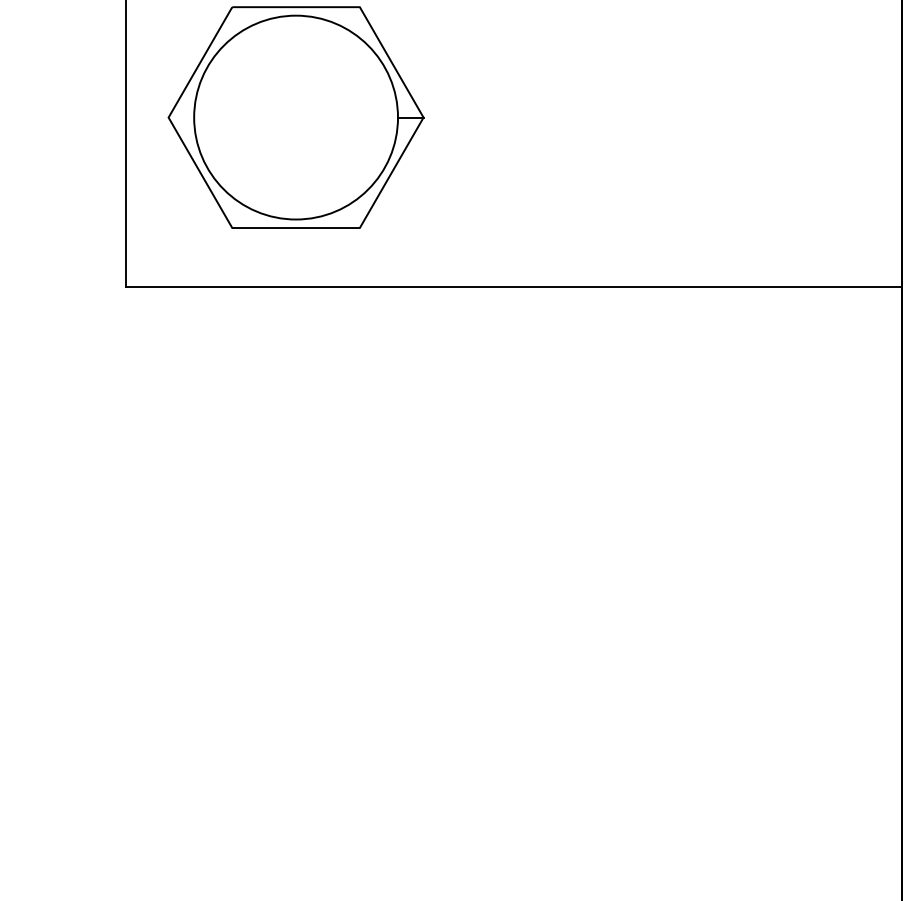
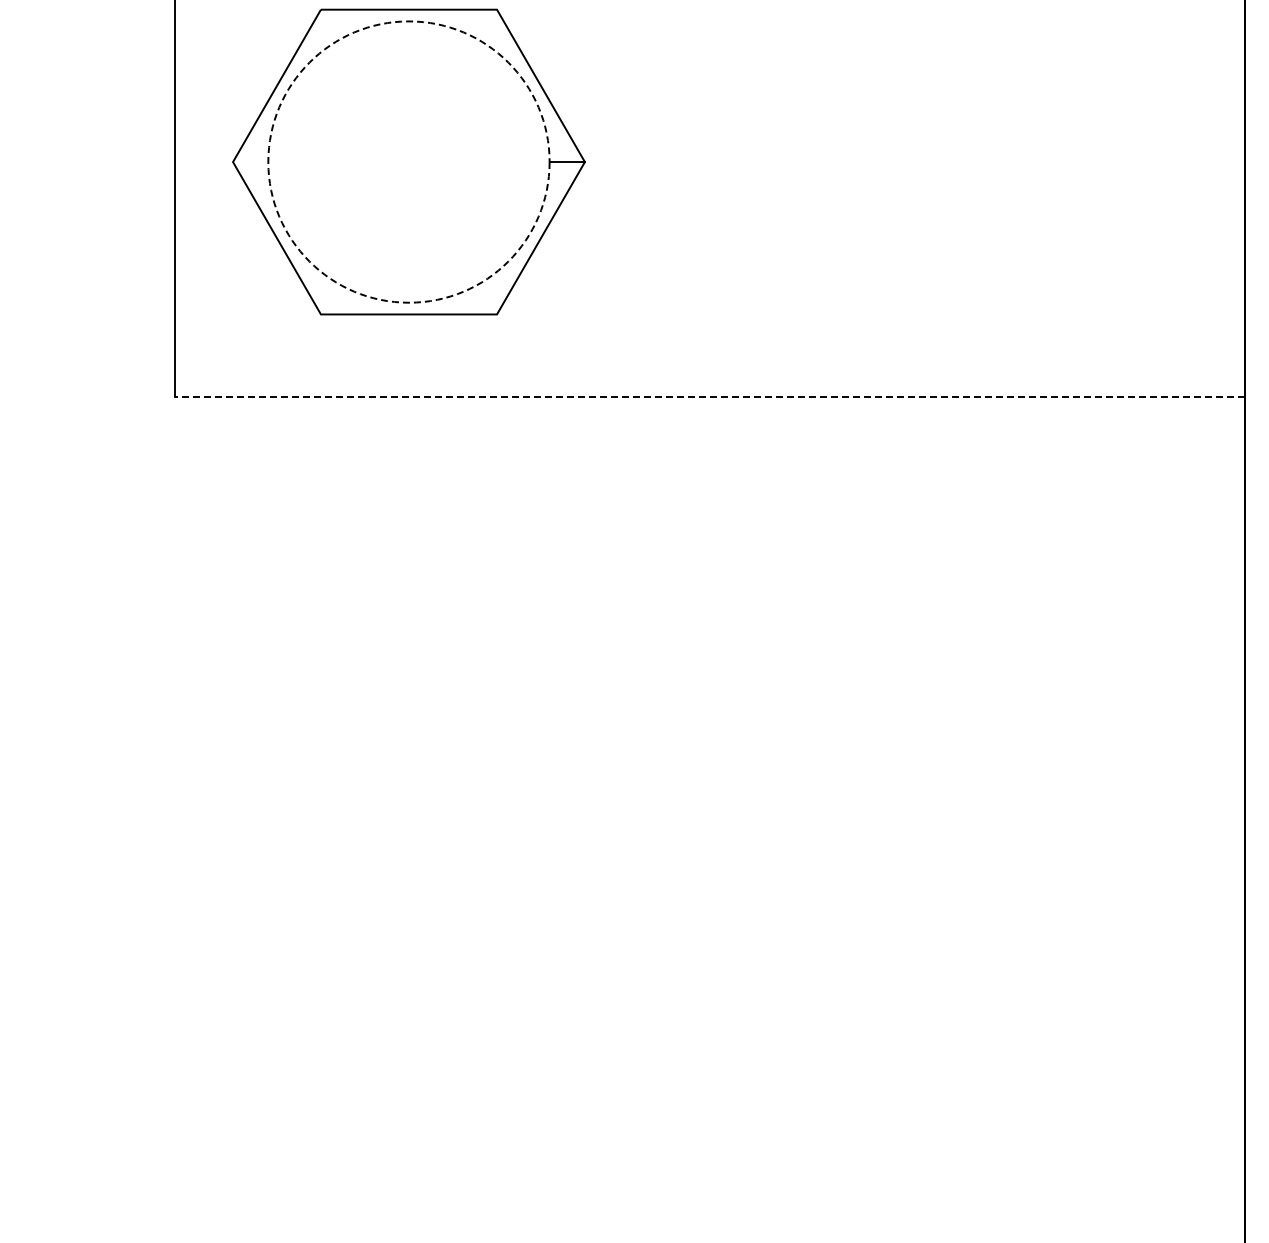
circle: (295, 117) -> (408, 161), solid -> dashed
line: (513, 287) -> (709, 396), solid -> dashed

